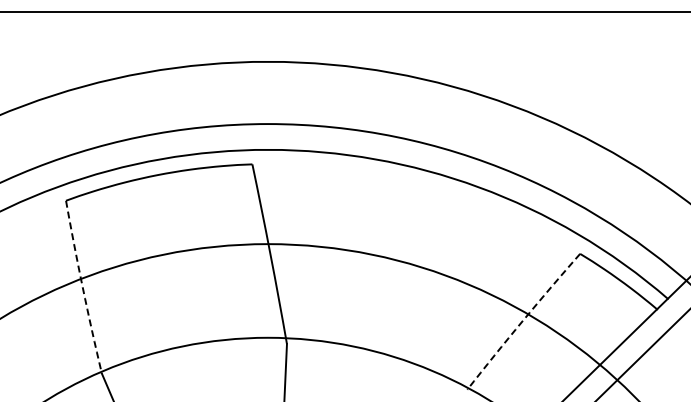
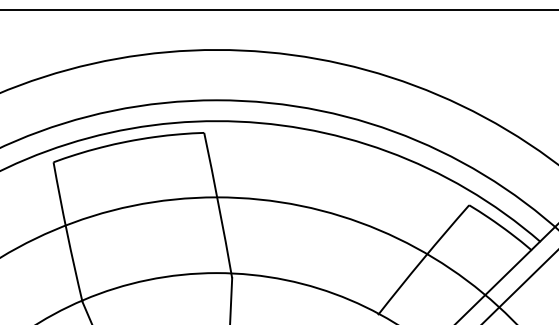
arc: (82, 287) -> (66, 232), dashed -> solid
arc: (522, 321) -> (422, 259), dashed -> solid

